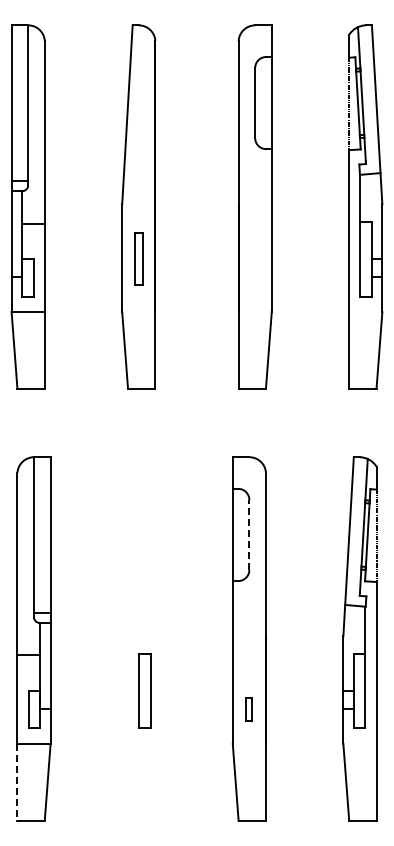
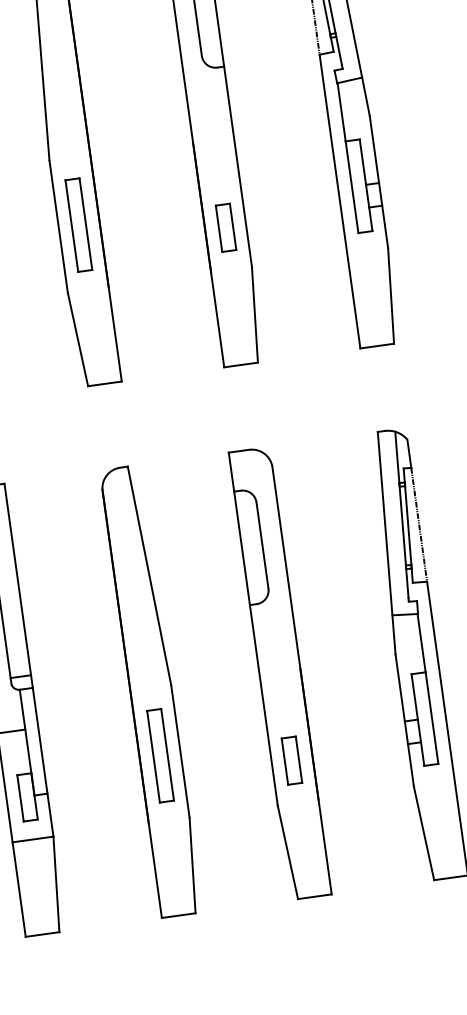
part: (138, 259) -> (78, 225), size x1.43
part: (255, 277) -> (226, 227), added
line: (249, 534) -> (262, 544), dashed -> solid
part: (144, 638) -> (151, 690), added
part: (248, 709) -> (291, 760), size x1.67
line: (17, 782) -> (19, 889), dashed -> solid

